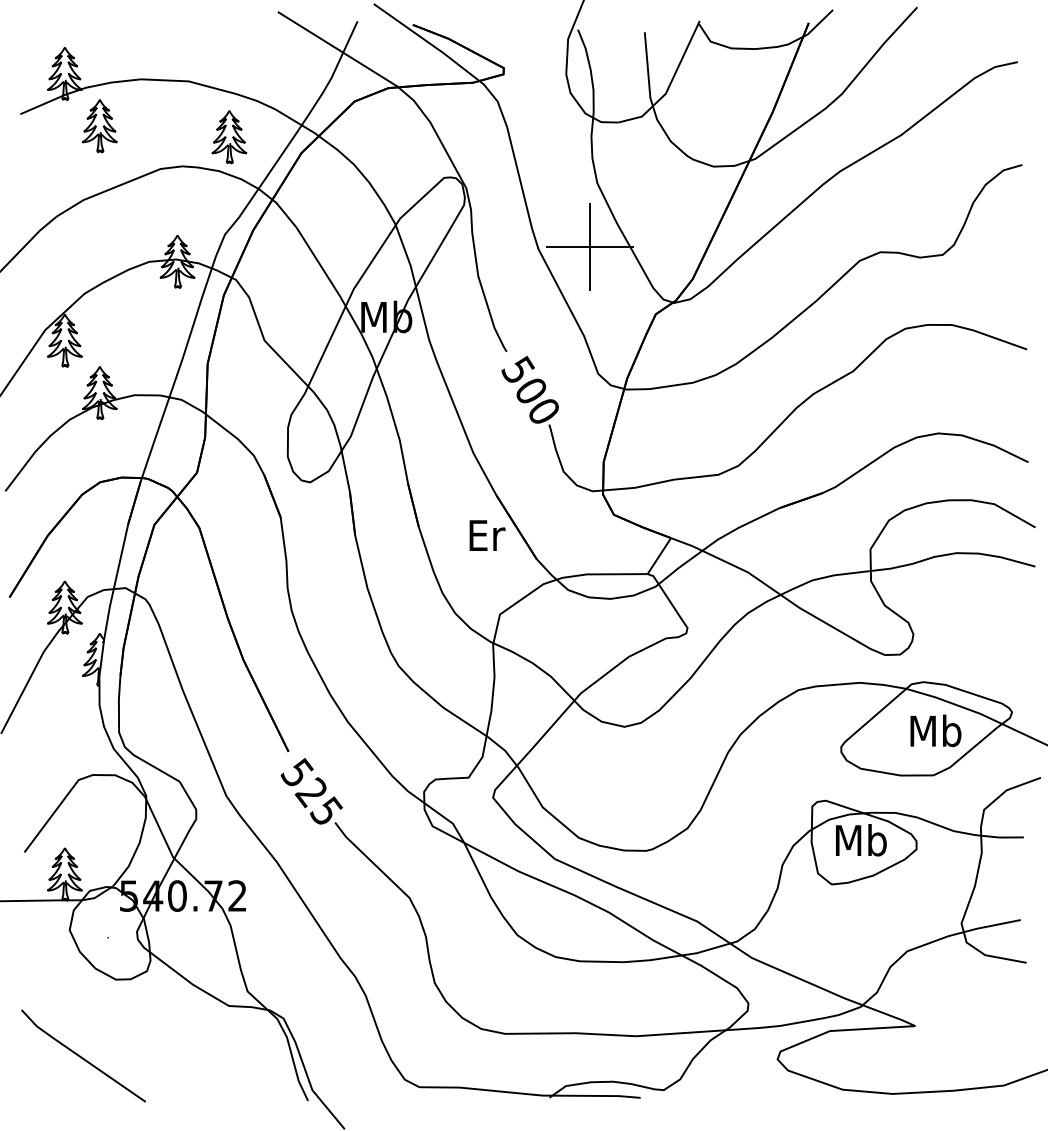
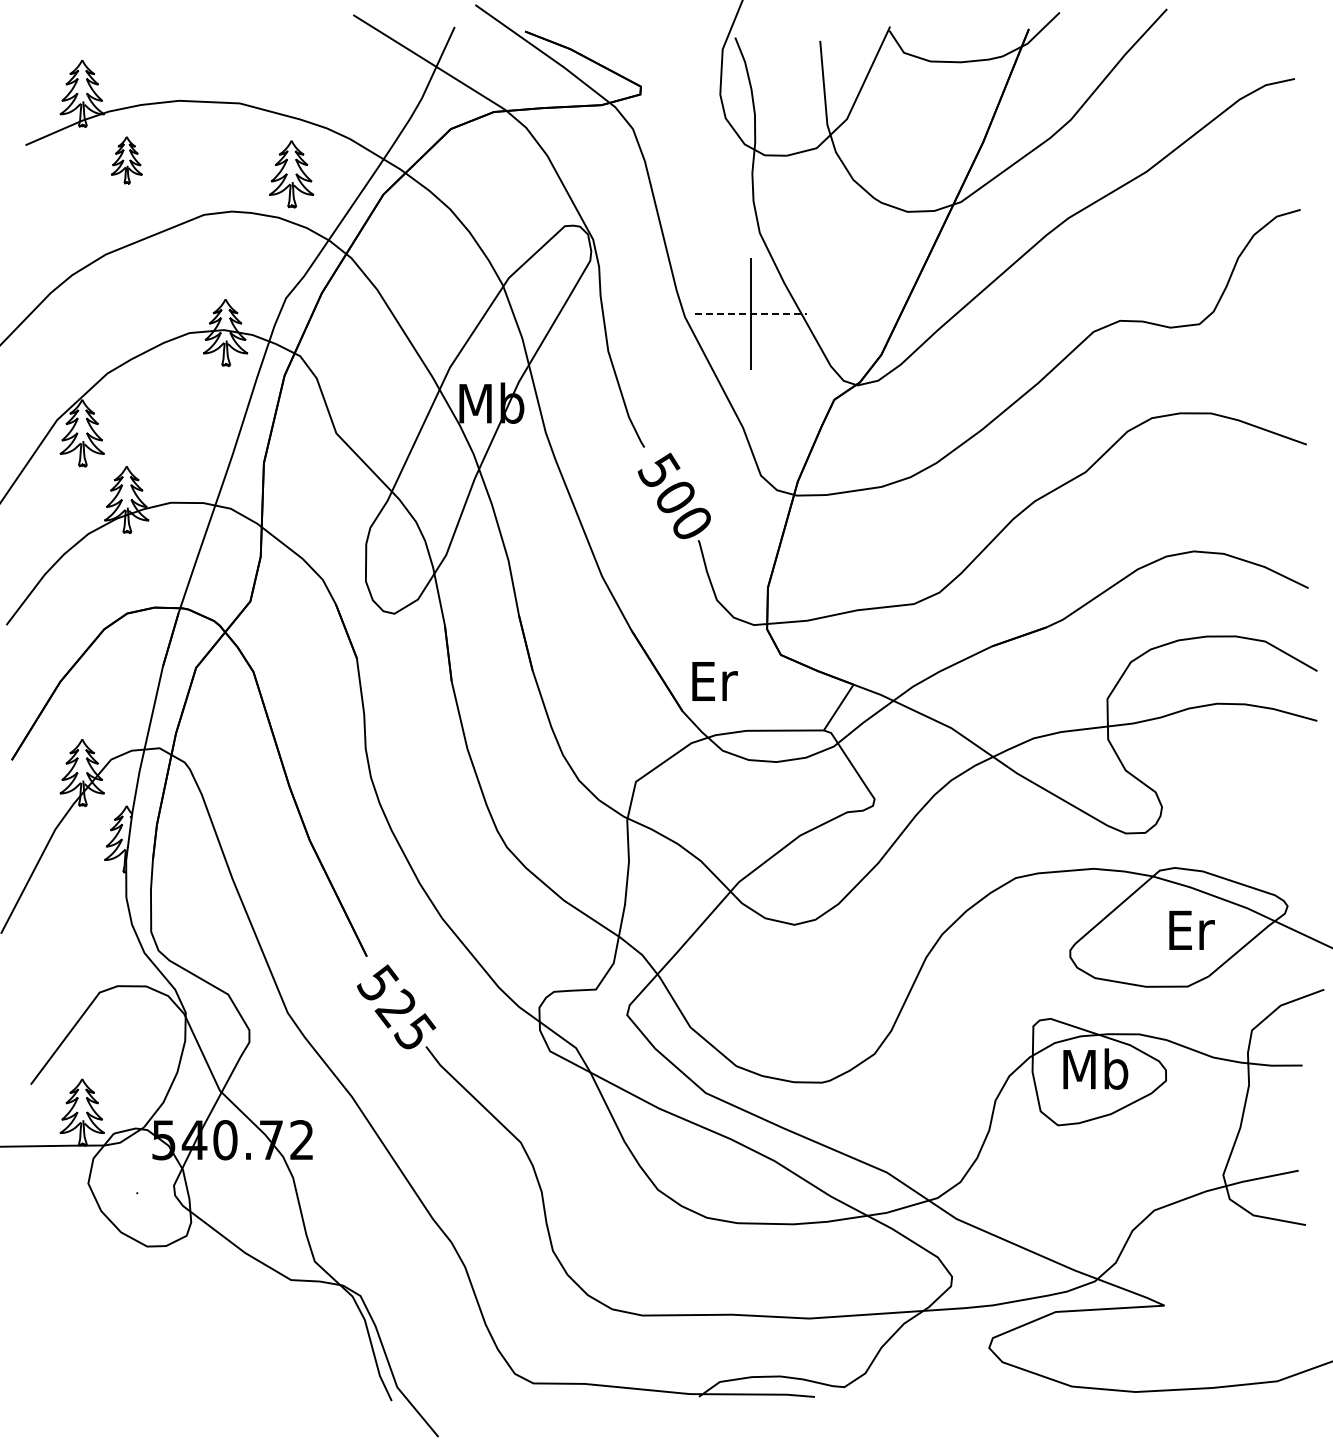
part: (99, 126) -> (126, 160), size x0.7
line: (590, 246) -> (750, 313), solid -> dashed
text: (487, 535) -> (714, 681), moved
text: (935, 730) -> (1190, 929), Mb -> Er
line: (81, 1056) -> (103, 1344), removed

